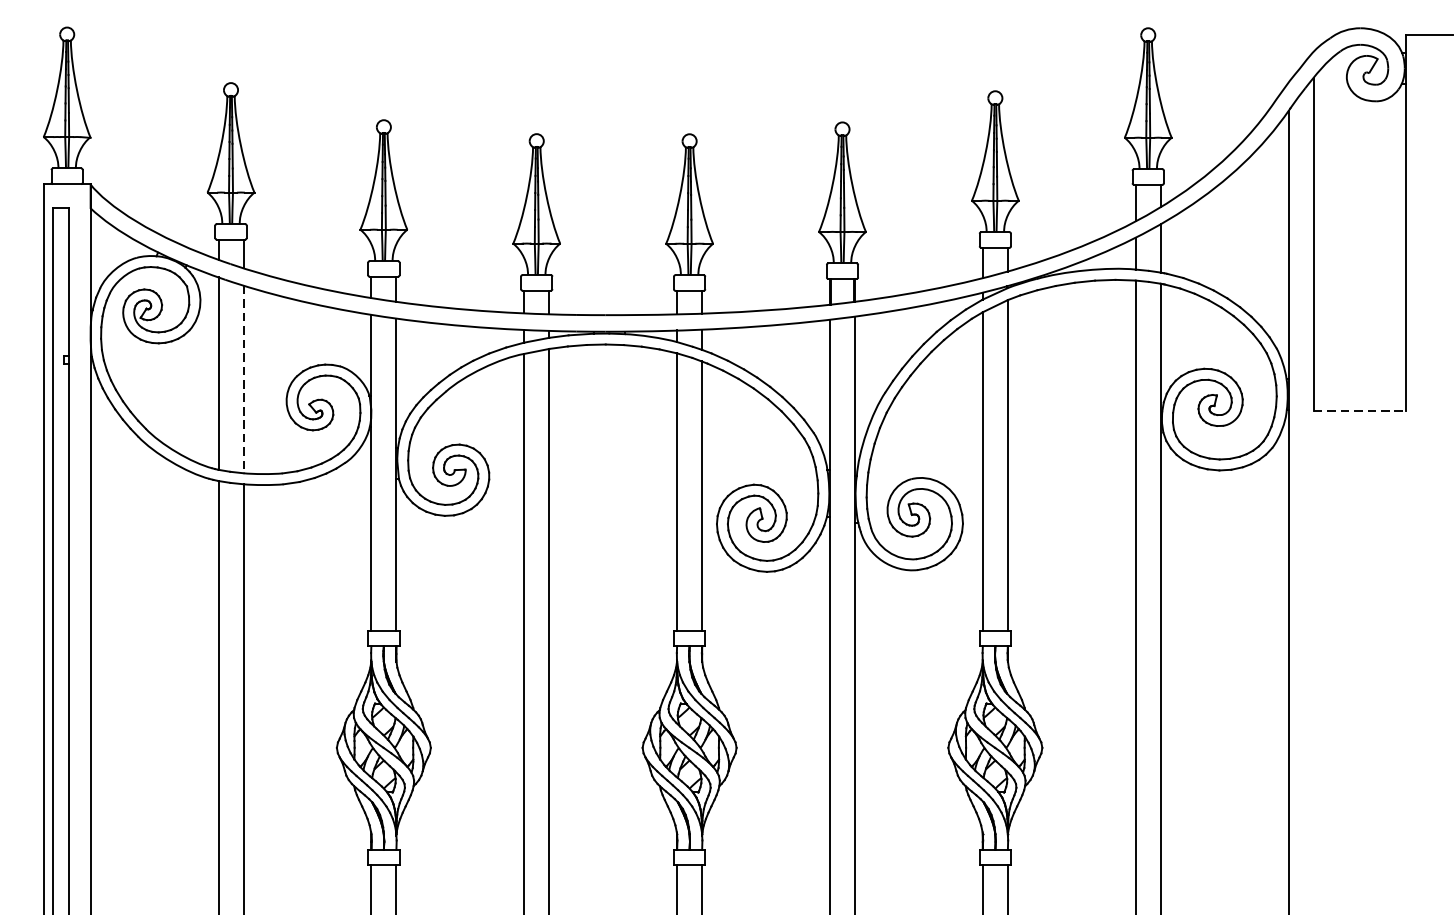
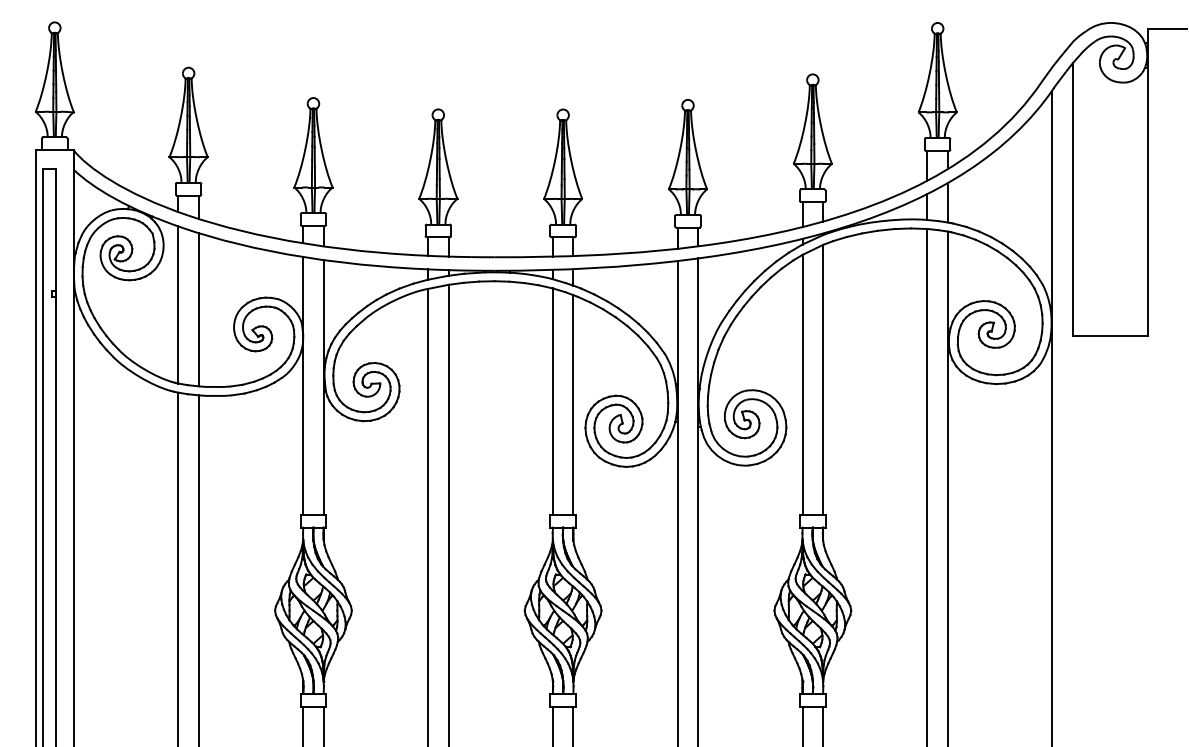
line: (243, 379) -> (198, 309), dashed -> solid
line: (1359, 410) -> (1110, 335), dashed -> solid

